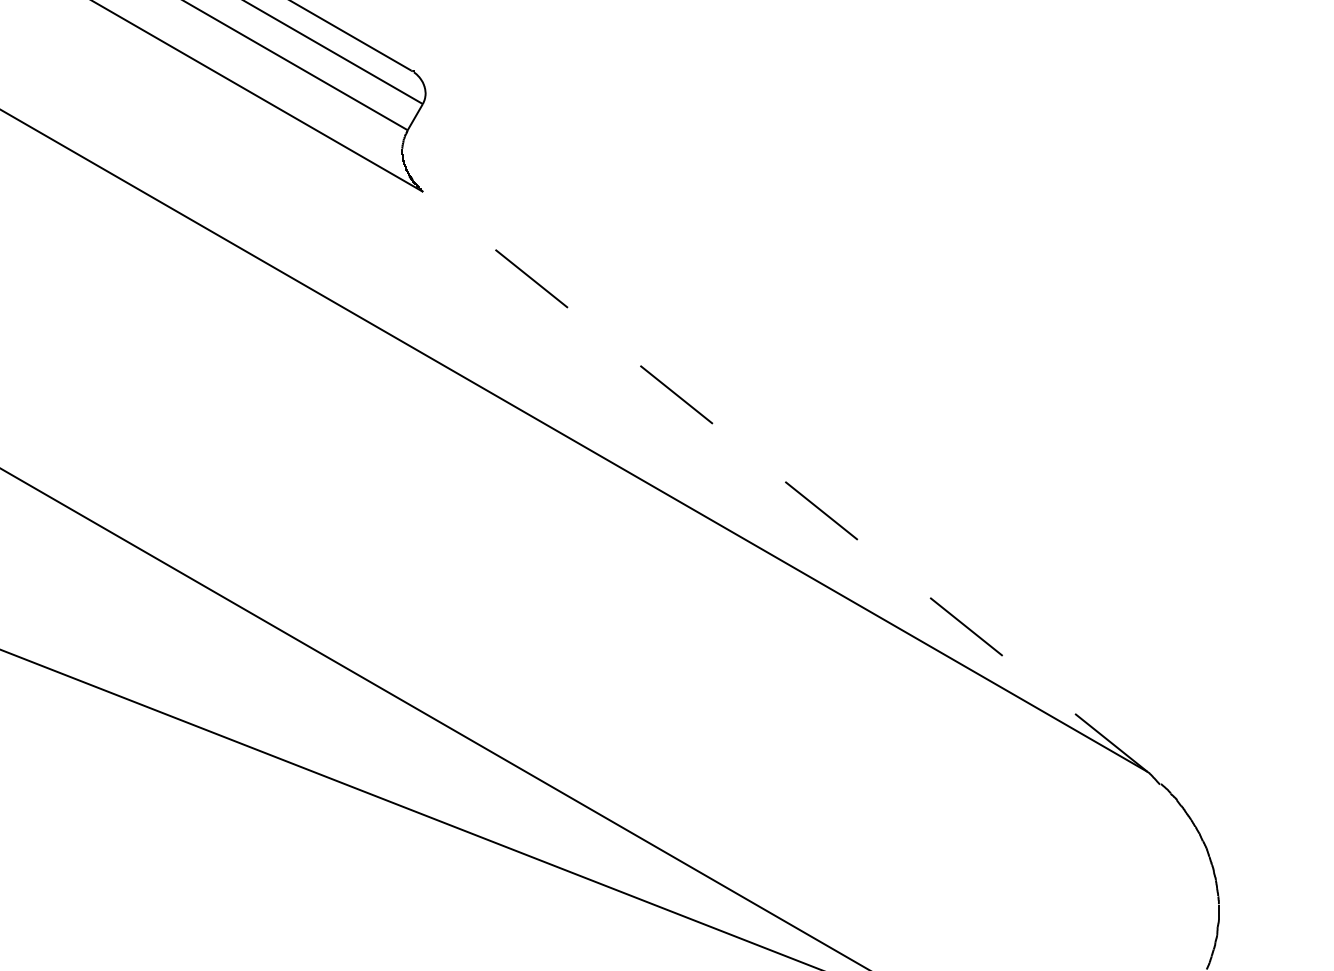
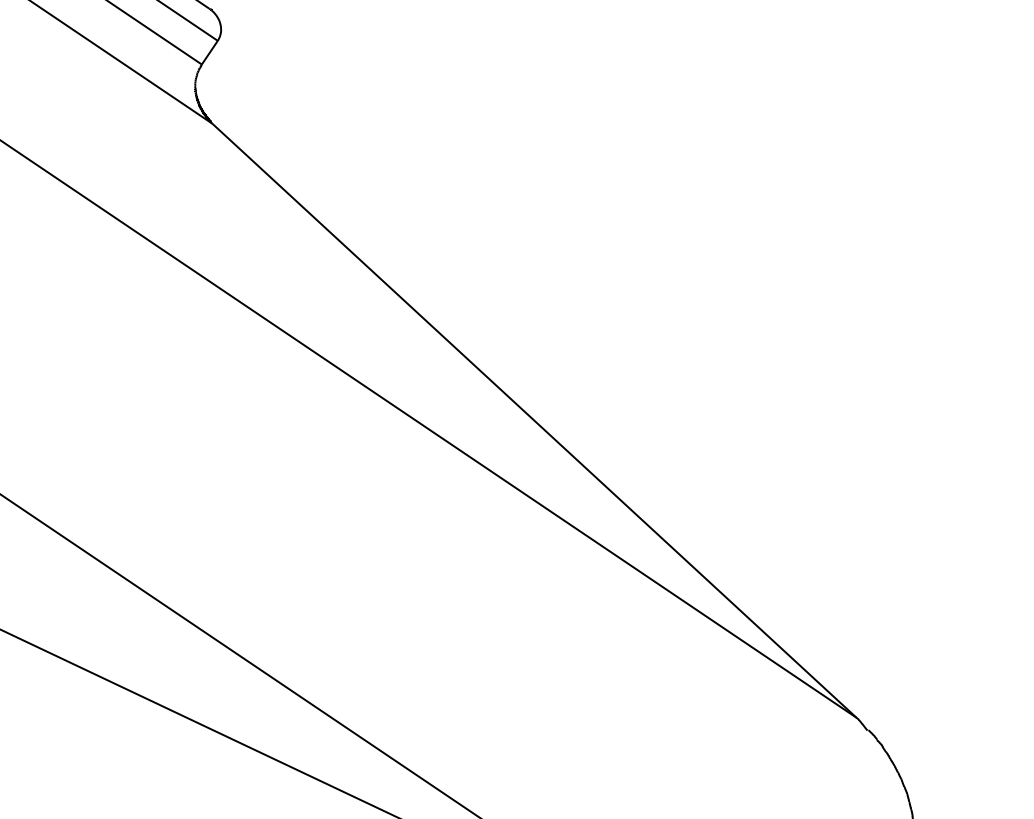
line: (785, 481) -> (534, 420), dashed -> solid

